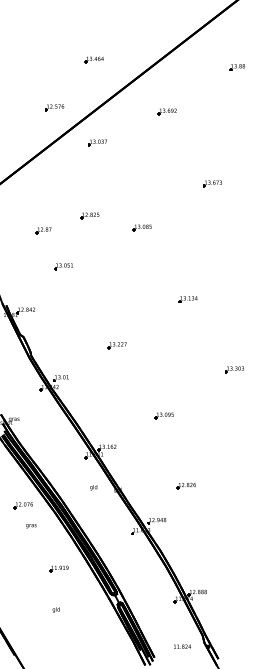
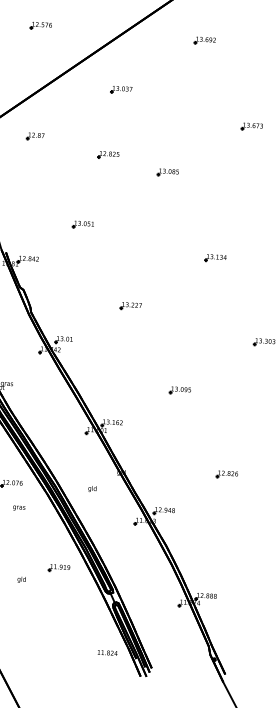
part: (54, 107) -> (40, 25), moved
part: (97, 142) -> (121, 89), moved
part: (43, 230) -> (35, 136), moved
part: (63, 266) -> (82, 224), moved
part: (185, 486) -> (225, 475), moved
text: (93, 487) -> (92, 488), moved
part: (58, 568) -> (58, 567), moved
text: (55, 609) -> (20, 579), moved
text: (182, 646) -> (107, 652), moved

